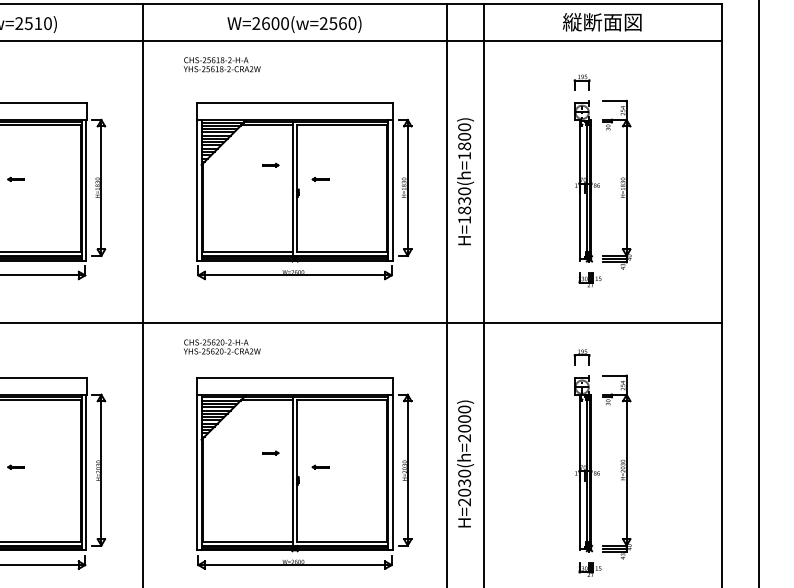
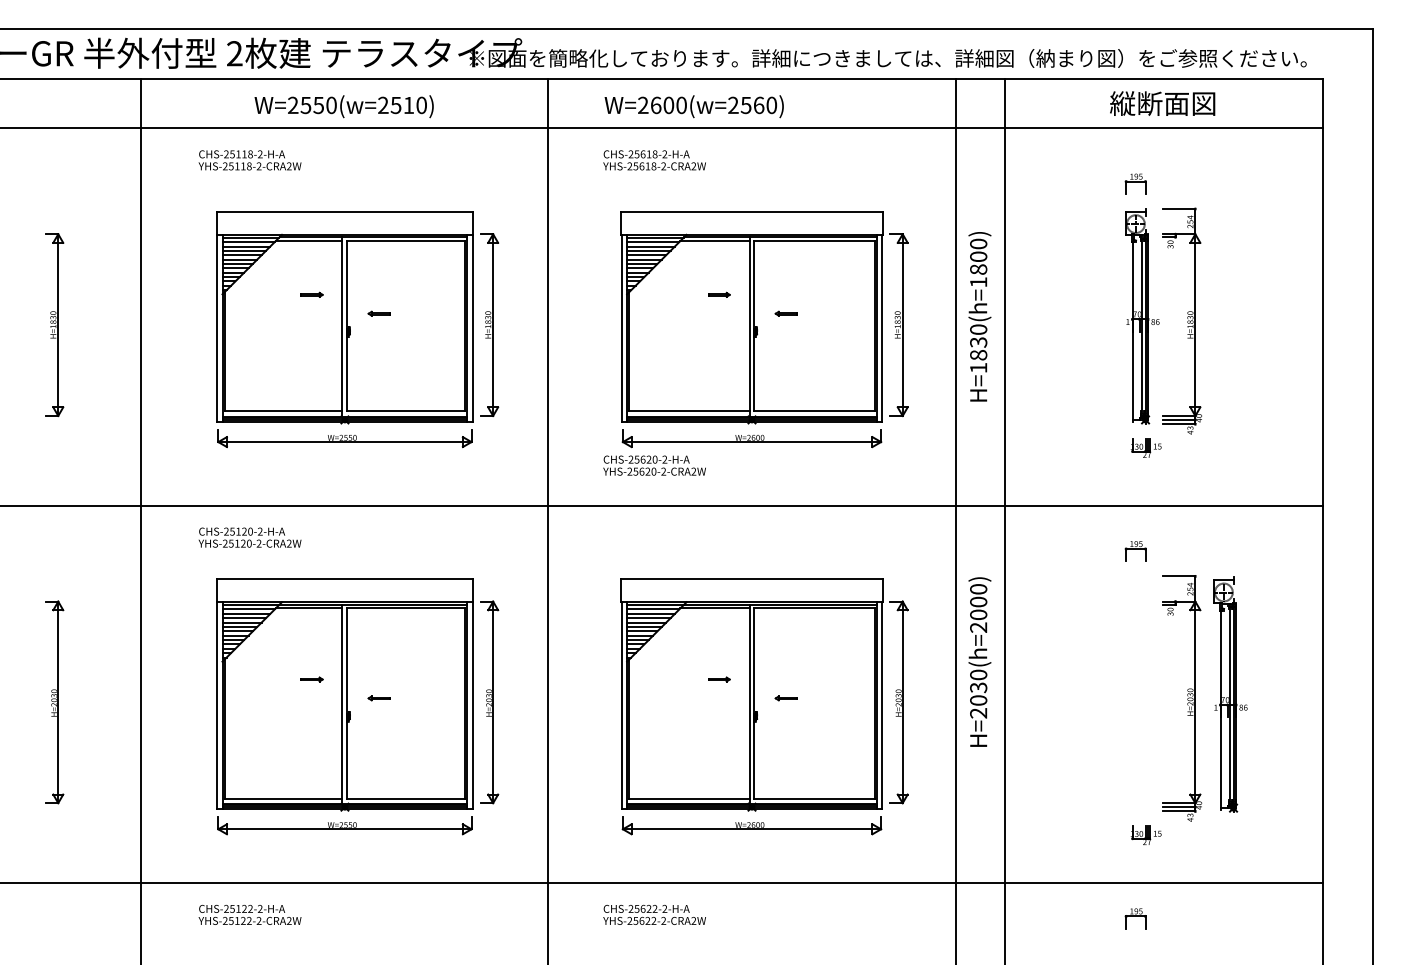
text: (293, 24) -> (693, 106), moved
text: (222, 346) -> (654, 465), moved
text: (465, 463) -> (979, 661), moved
part: (587, 463) -> (1230, 694), moved

